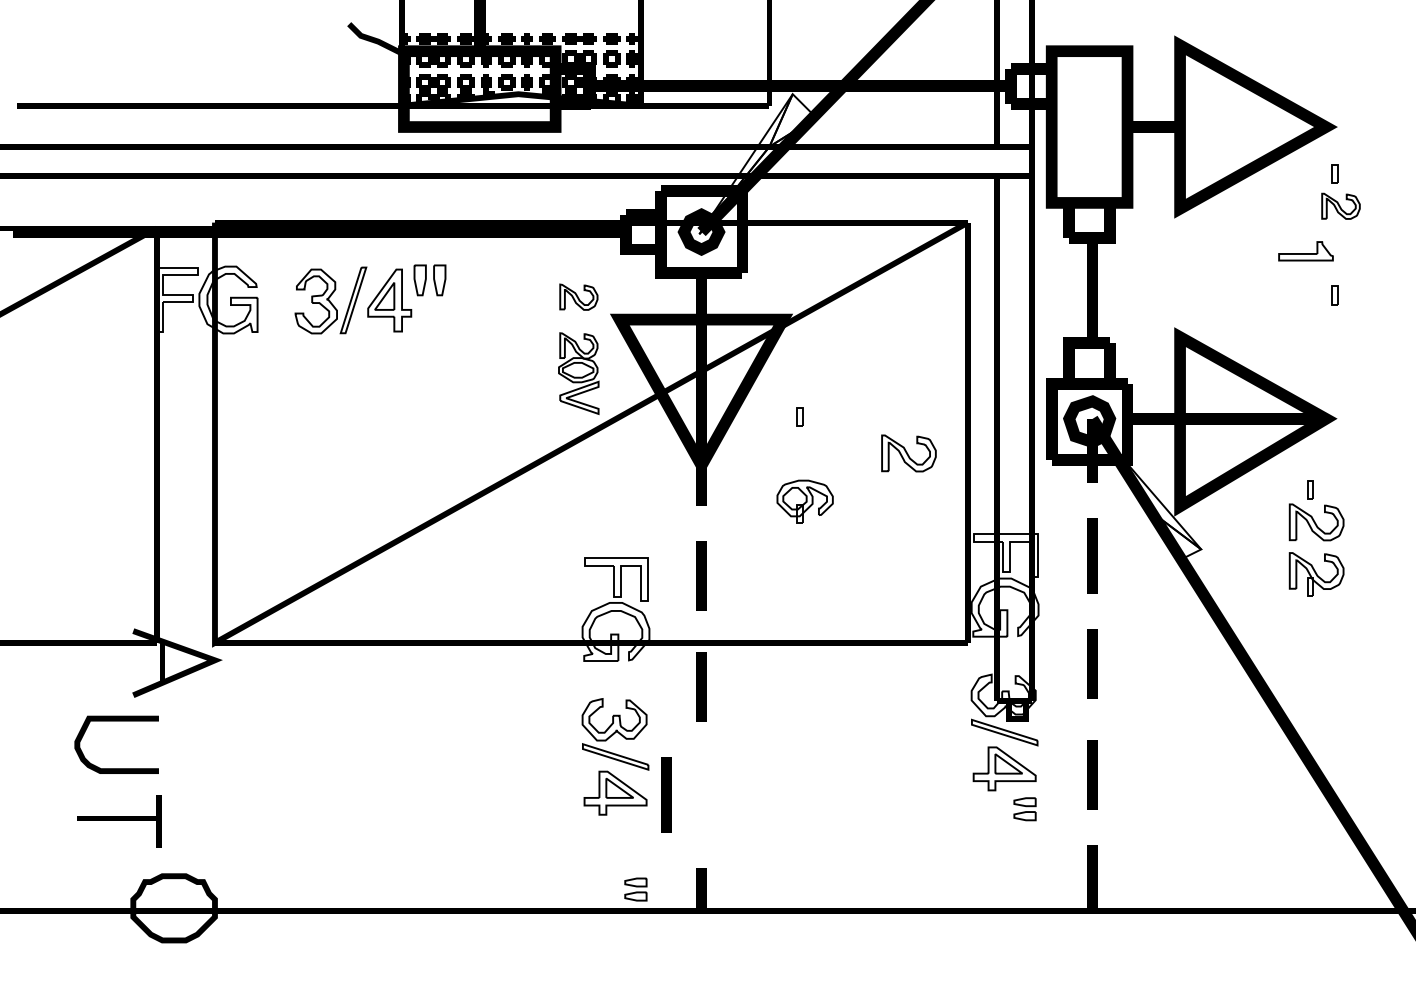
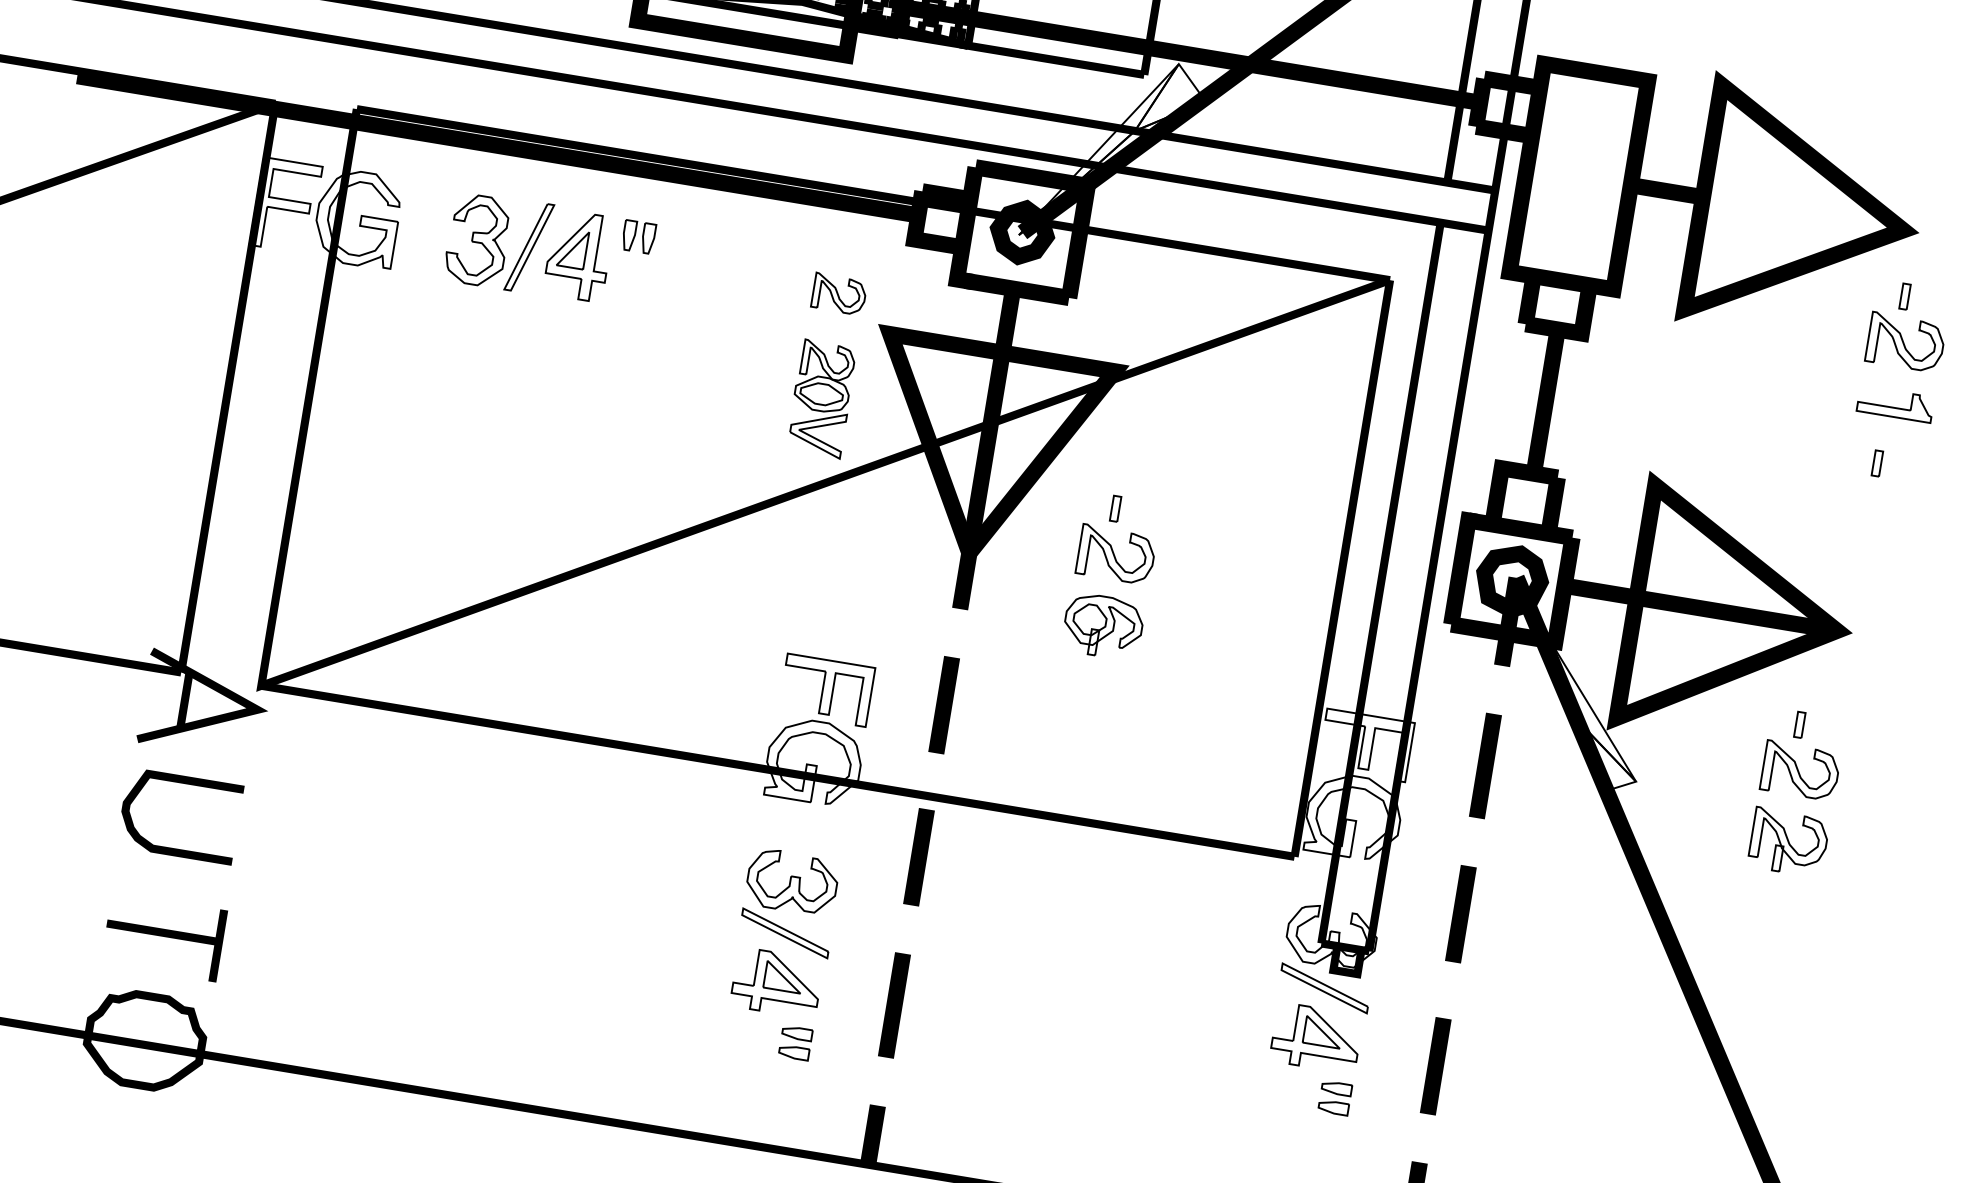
part: (1340, 206) -> (1905, 342), size x1.43
part: (1305, 251) -> (1894, 404), moved
part: (429, 279) -> (638, 235), size x0.71
part: (908, 453) -> (1115, 554), moved
curve: (116, 721) -> (185, 784), moved
line: (666, 794) -> (894, 1004), moved
part: (119, 821) -> (164, 937), moved
part: (635, 889) -> (795, 1042), moved

